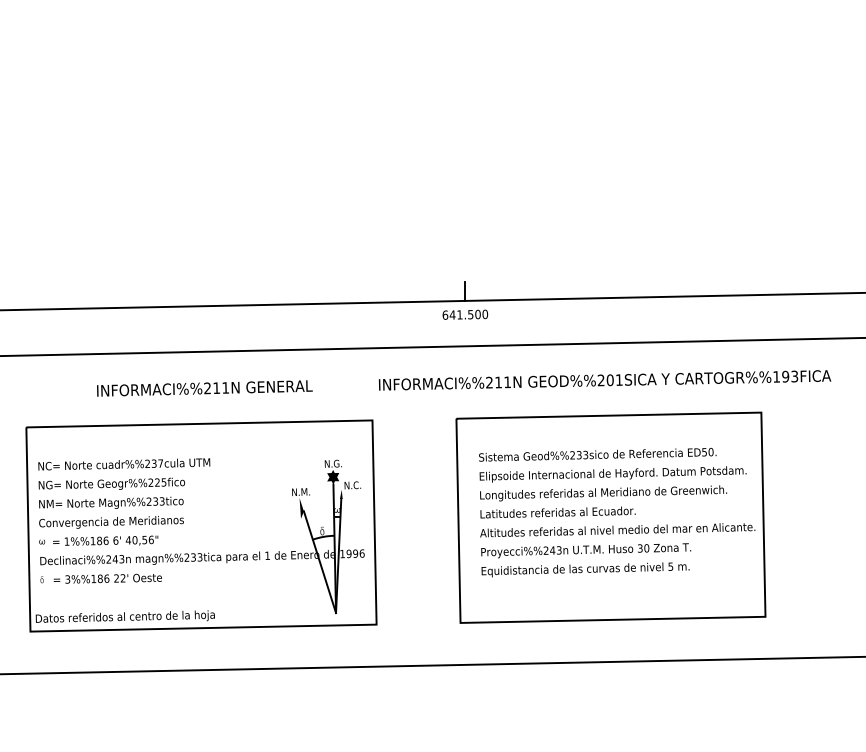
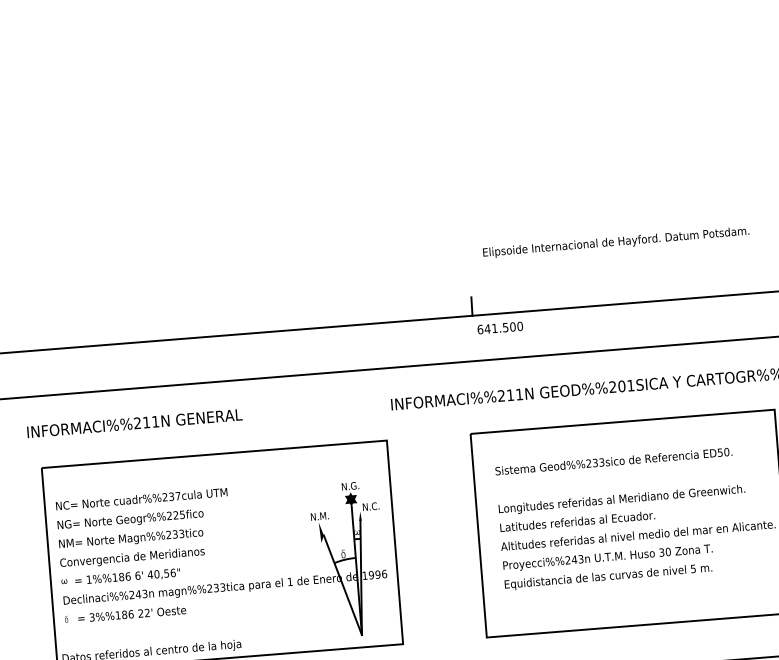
text: (465, 314) -> (500, 327), moved
text: (204, 388) -> (134, 423), moved
text: (612, 474) -> (615, 242), moved

